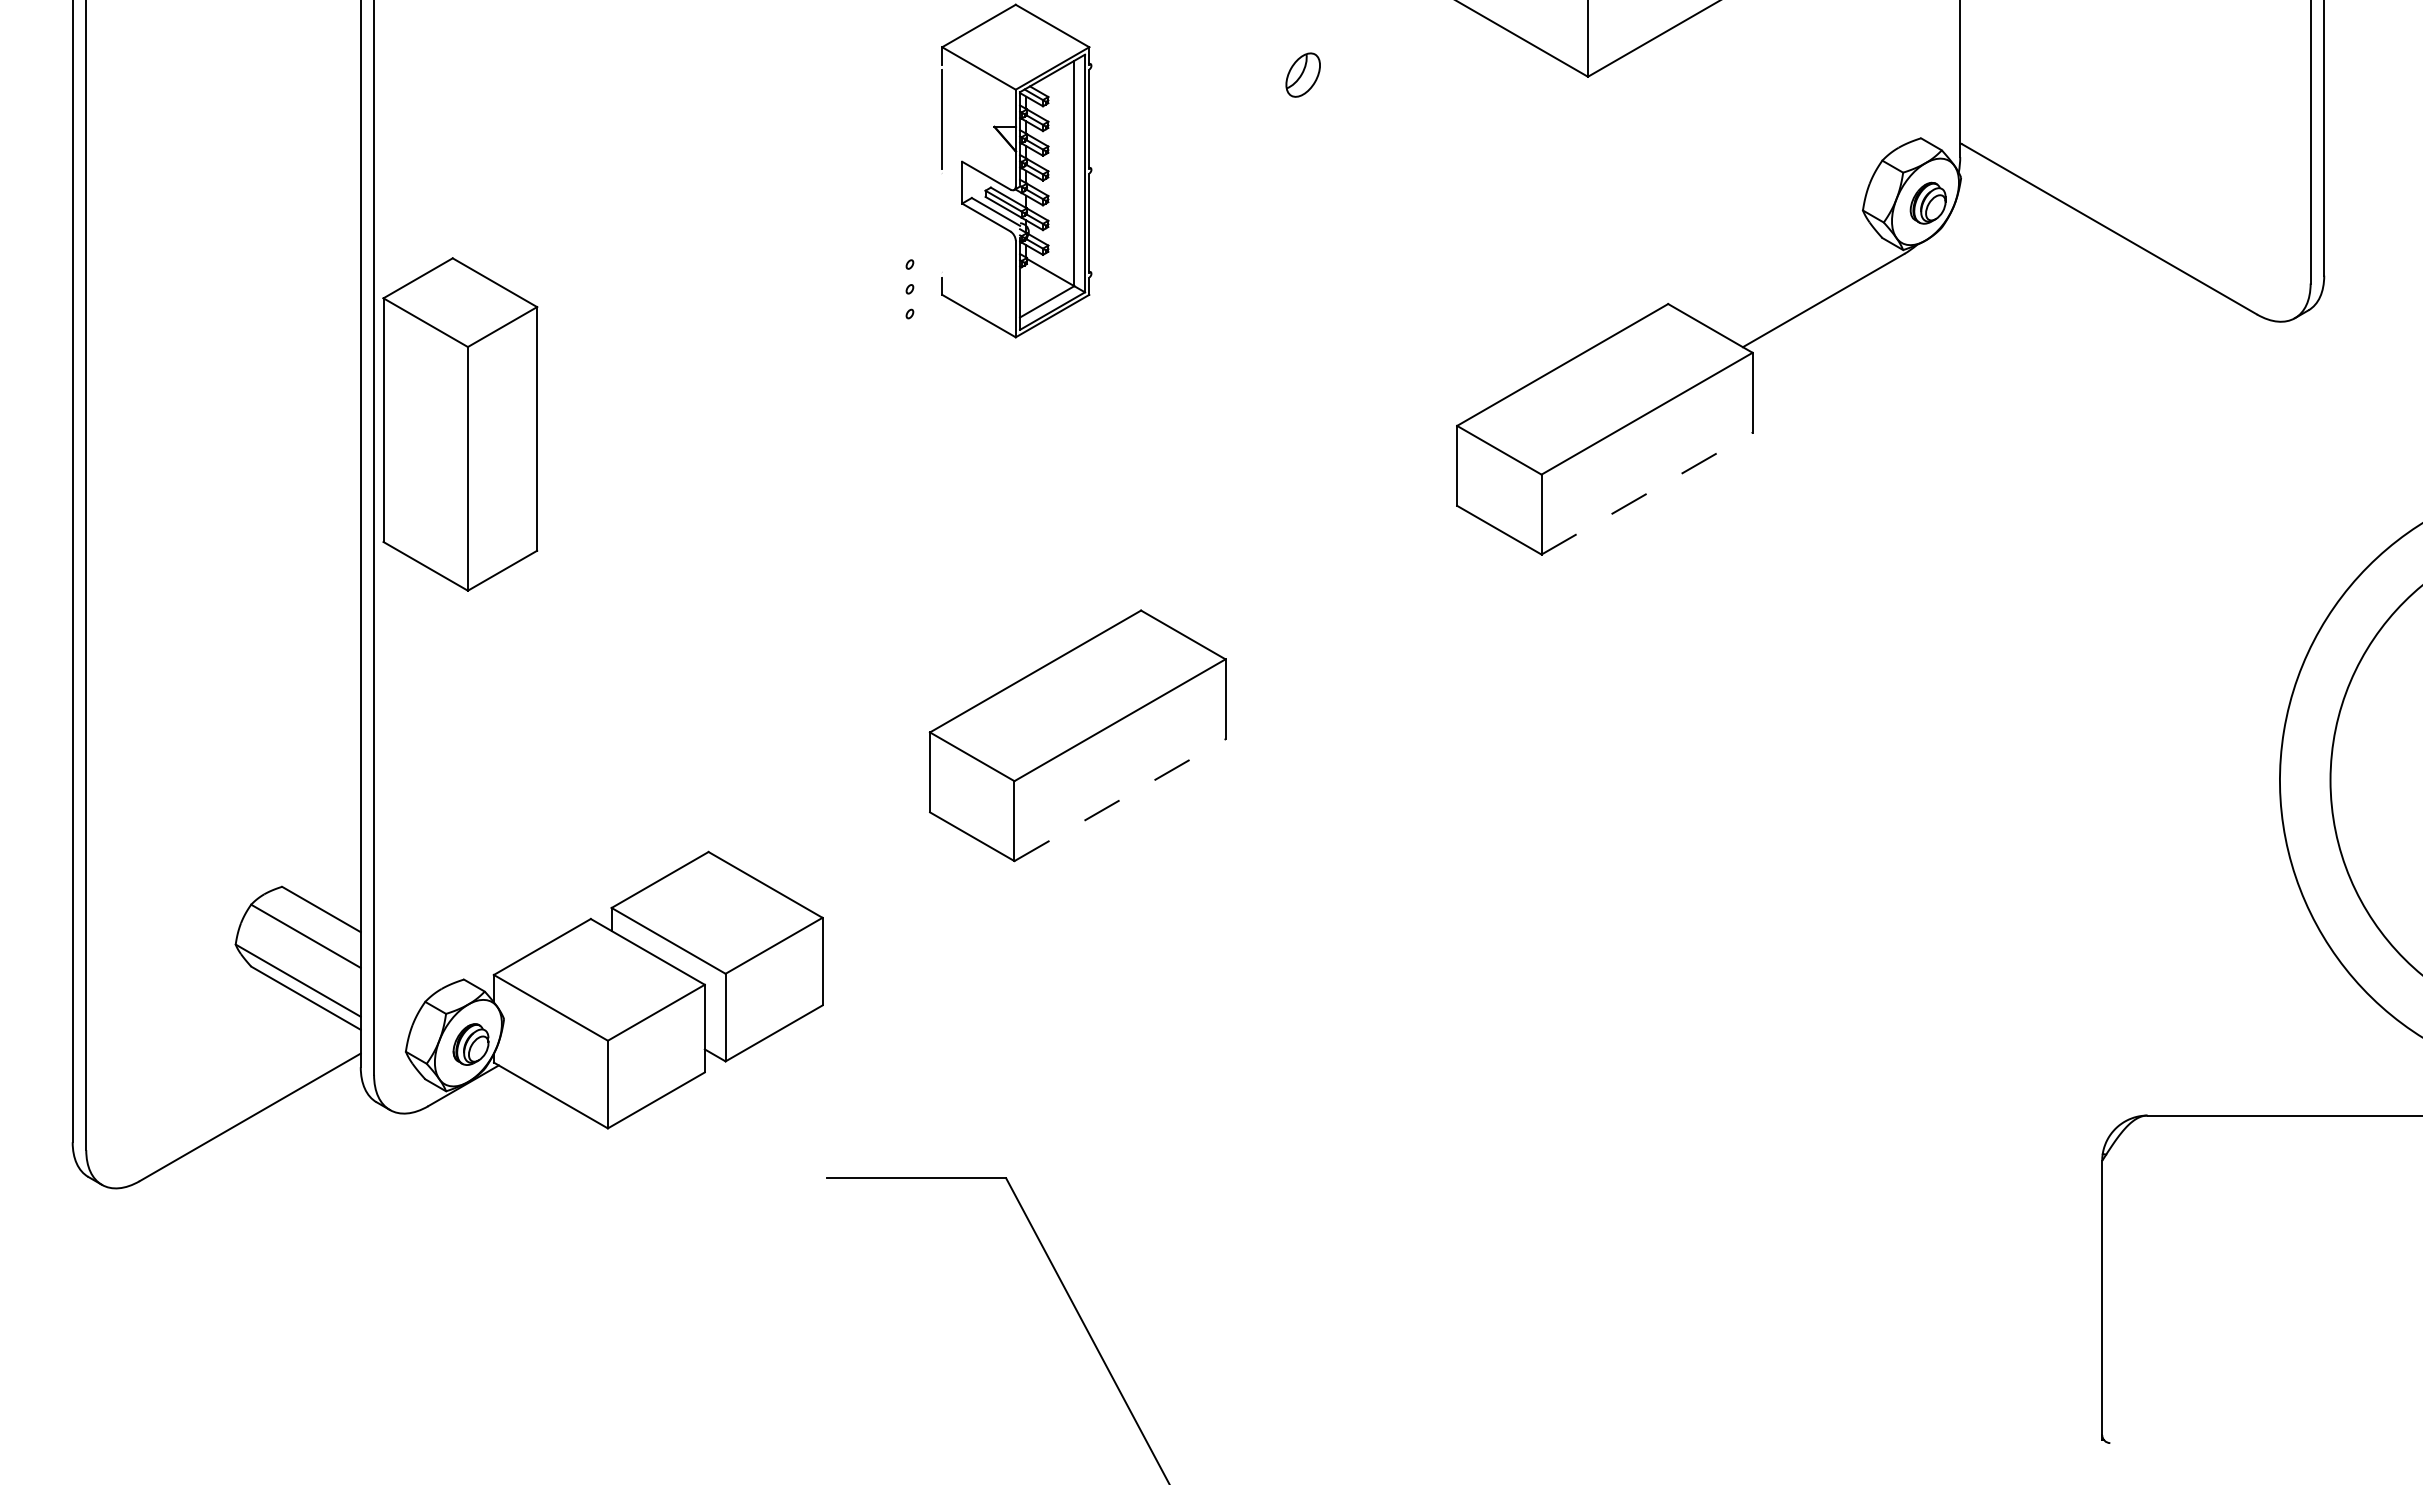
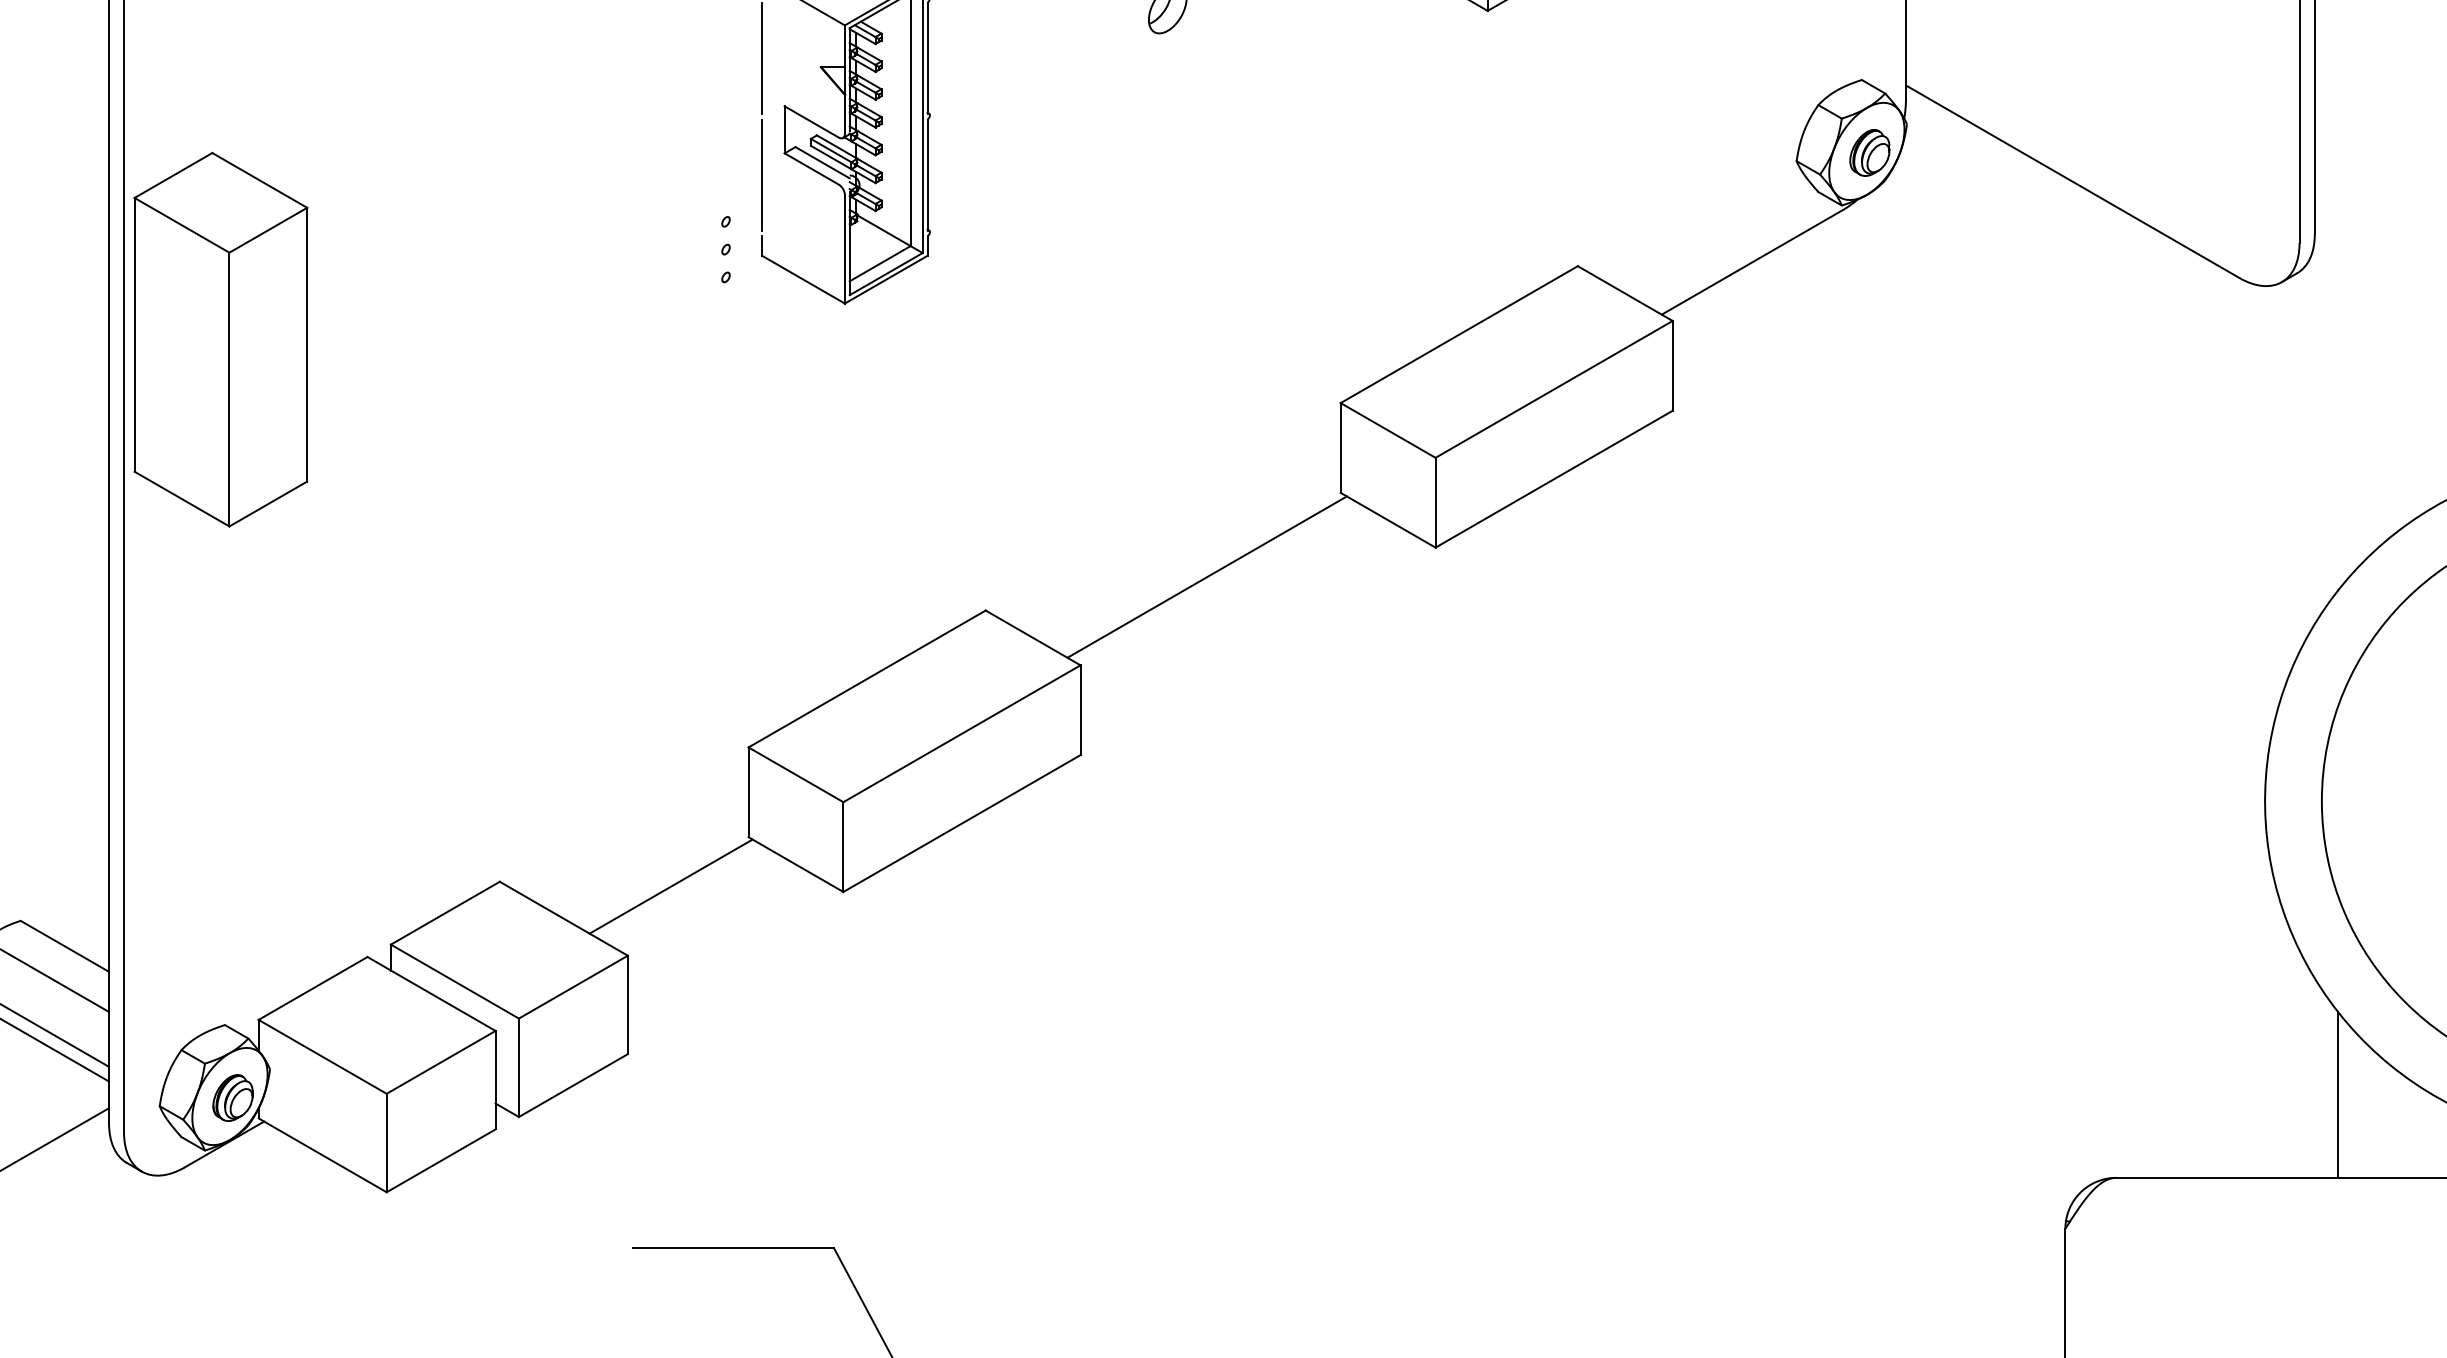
line: (942, 222) -> (762, 174), added
part: (460, 424) -> (221, 339), moved
line: (1647, 493) -> (1554, 479), dashed -> solid
line: (1337, 580) -> (1206, 576), added
line: (1120, 800) -> (962, 823), dashed -> solid
line: (860, 856) -> (670, 886), added
line: (2344, 1041) -> (2337, 1094), added

